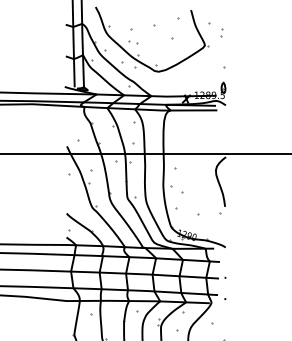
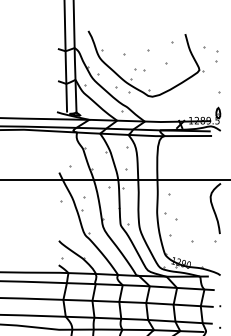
part: (221, 32) -> (216, 56), size x1.6
part: (133, 42) -> (140, 70), moved

